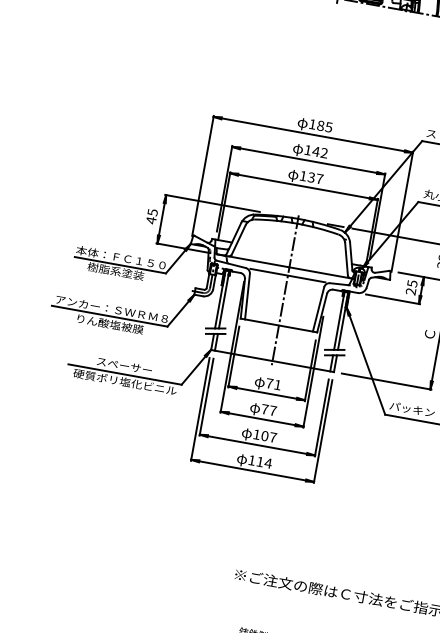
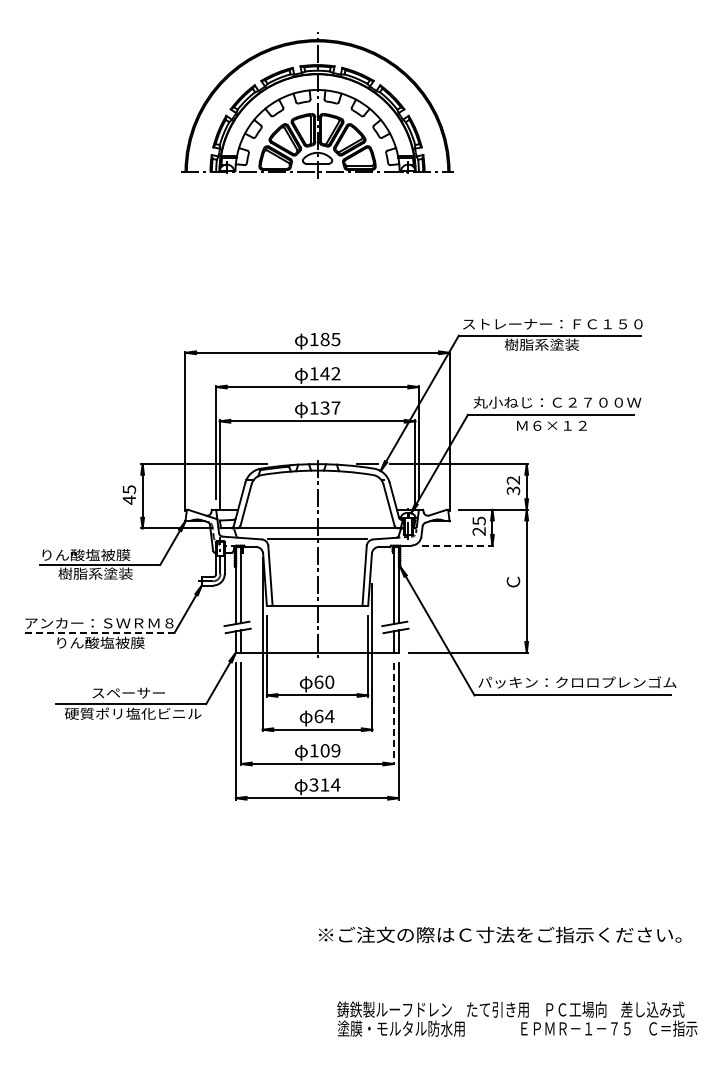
text: (121, 258) -> (99, 555), 本体：ＦＣ１５０ -> りん酸塩被膜
line: (392, 299) -> (457, 545), solid -> dashed
line: (110, 316) -> (98, 632), solid -> dashed
text: (273, 383) -> (324, 681), 71 -> 60
text: (269, 410) -> (324, 716), 77 -> 64
line: (321, 418) -> (393, 714), solid -> dashed
text: (272, 437) -> (335, 750), 107 -> 109
text: (251, 460) -> (313, 784), 114 -> 314

